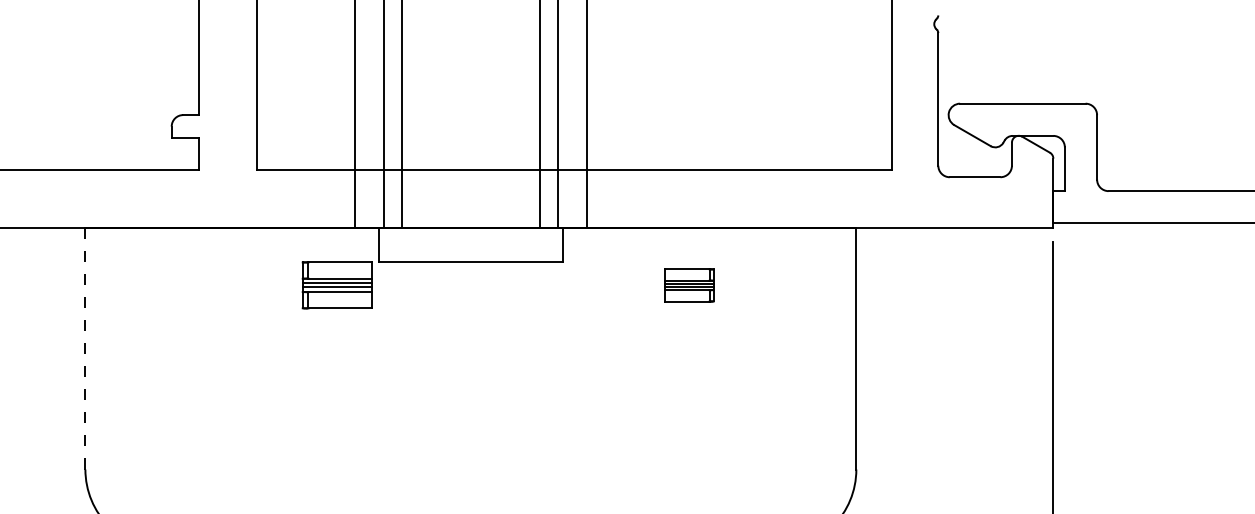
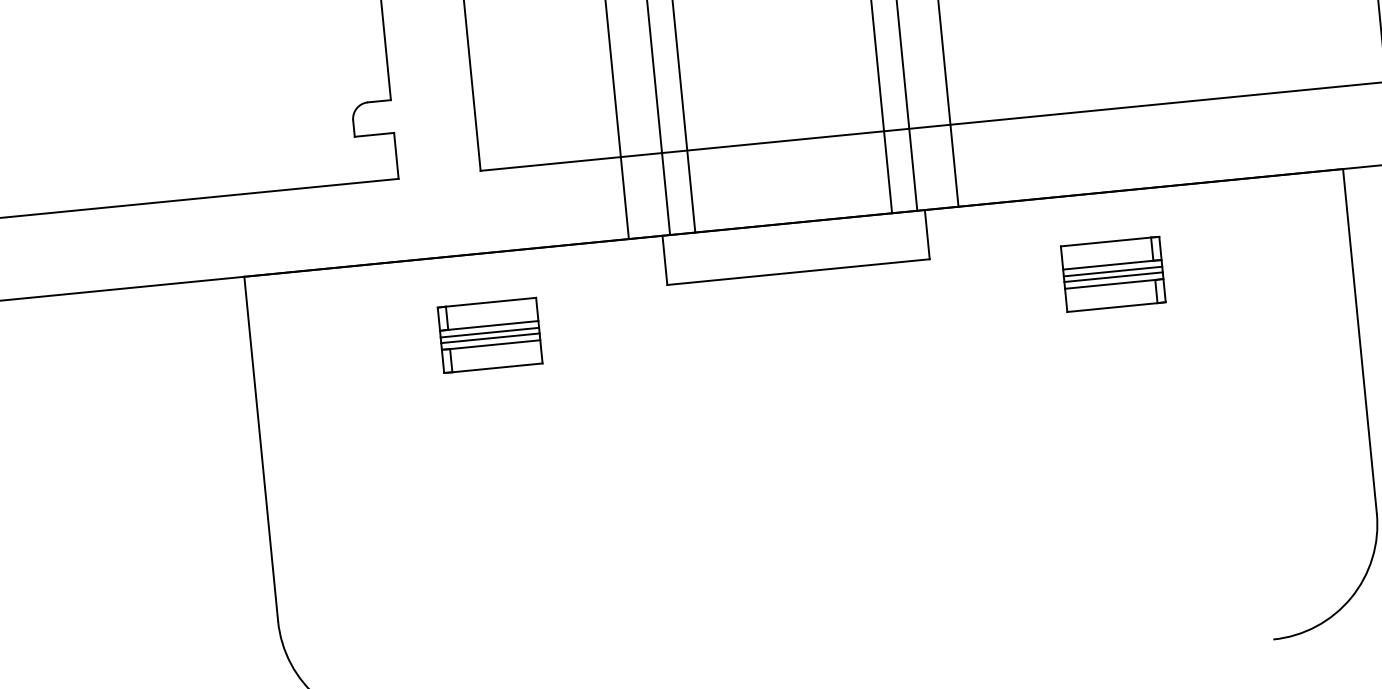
part: (336, 285) -> (489, 335), moved
part: (689, 285) -> (1113, 274), size x1.43
line: (85, 348) -> (261, 448), dashed -> solid

